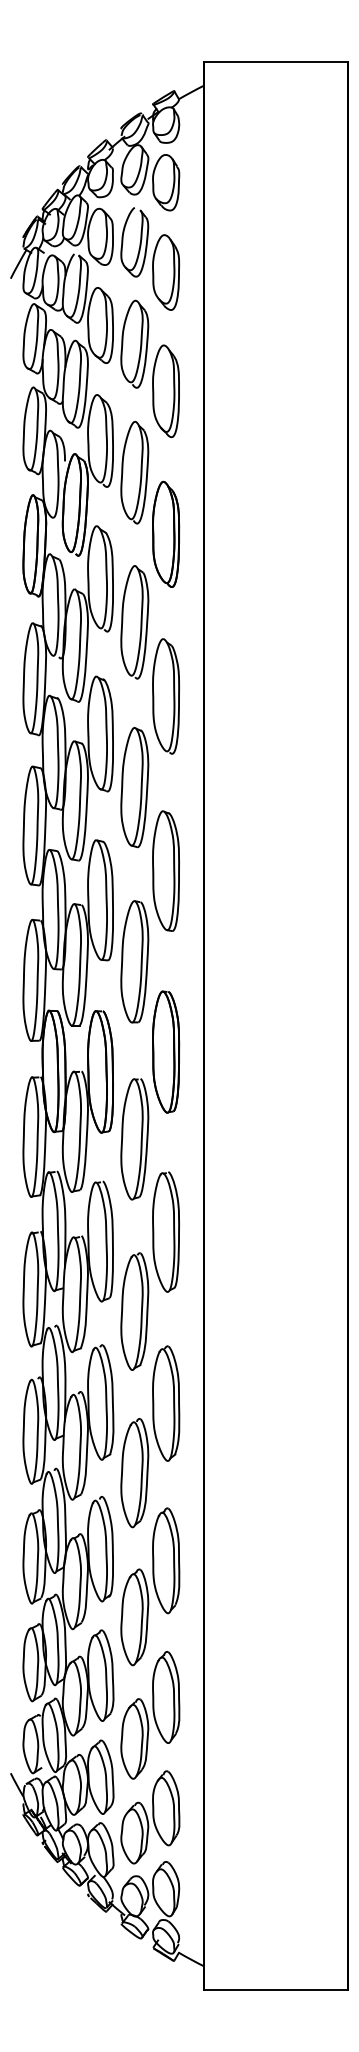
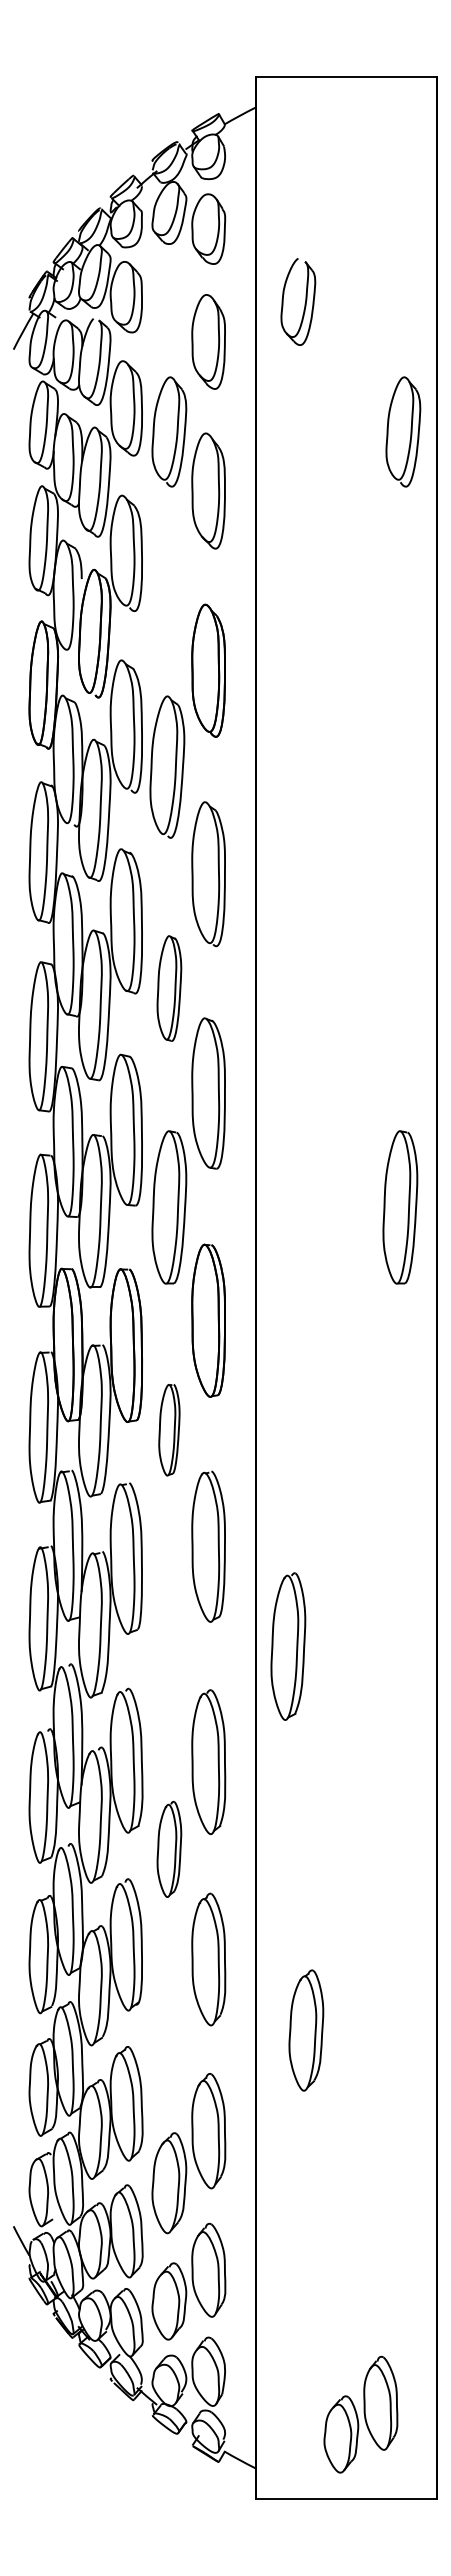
part: (139, 243) -> (304, 303), moved
part: (321, 343) -> (403, 431), added
part: (134, 472) -> (169, 592), removed
part: (134, 621) -> (167, 766), moved
part: (134, 787) -> (169, 988), size x0.7
part: (318, 961) -> (400, 1207), added
part: (134, 1138) -> (169, 1429), size x0.6
part: (134, 1311) -> (288, 1646), moved
part: (134, 1473) -> (169, 1849), size x0.7
part: (134, 1617) -> (306, 2030), moved
part: (287, 1923) -> (360, 2414), added

